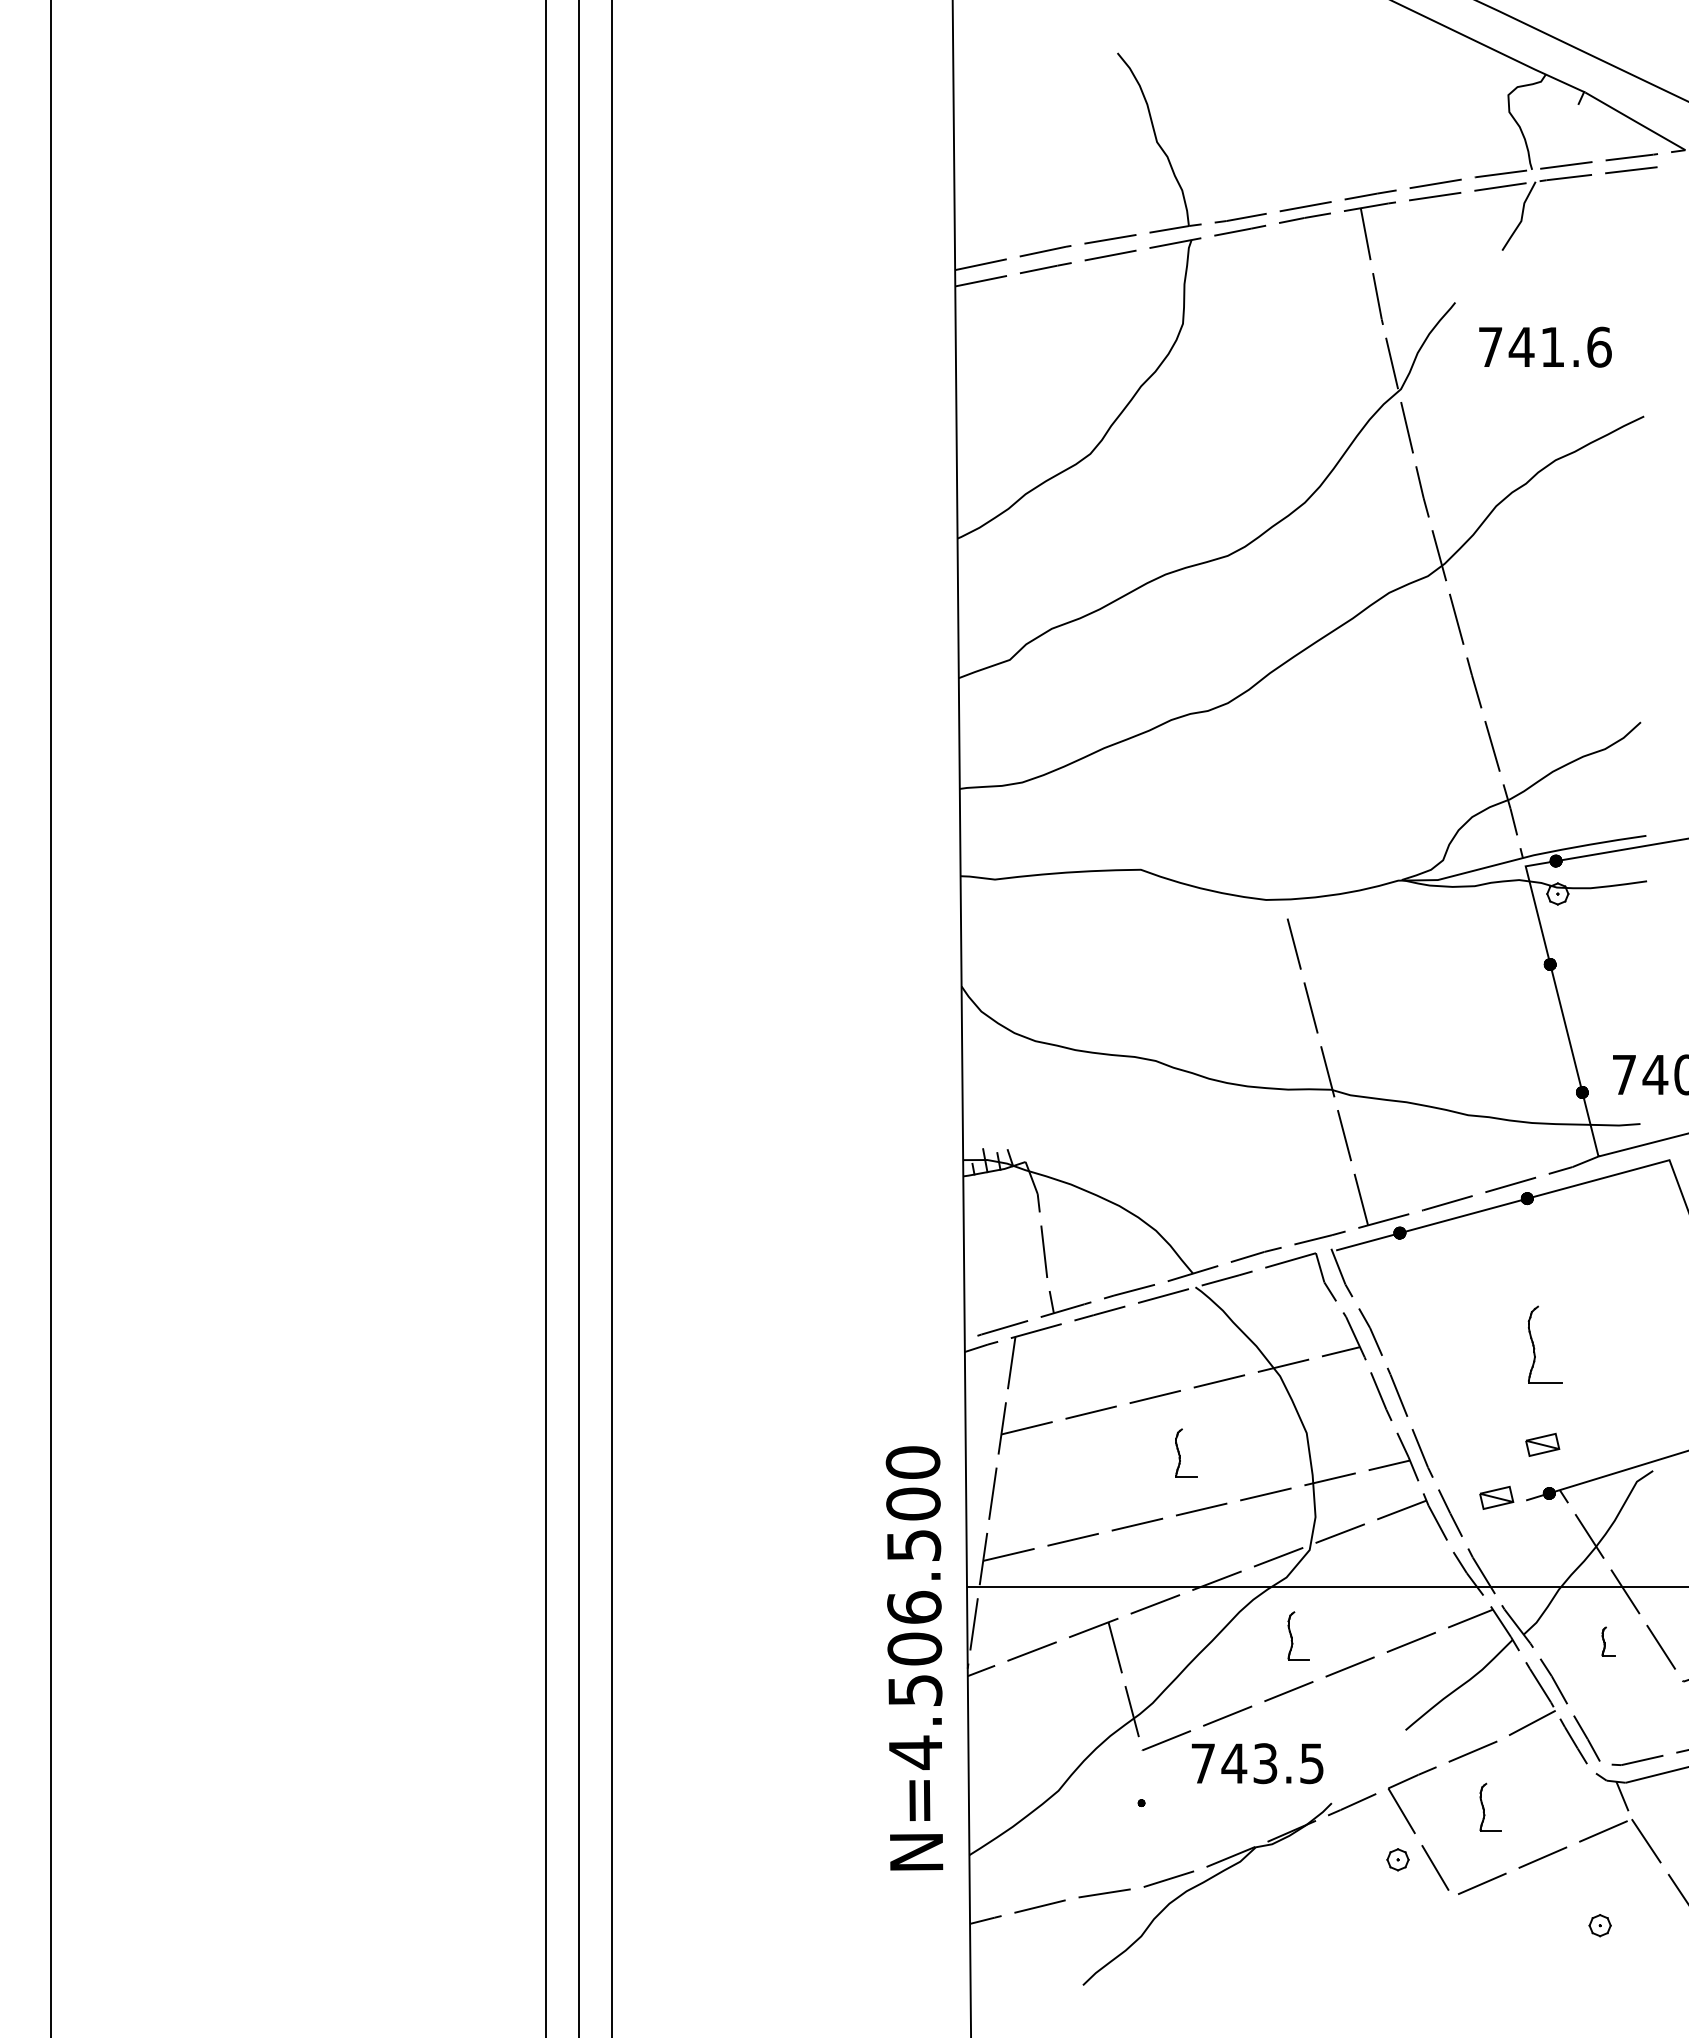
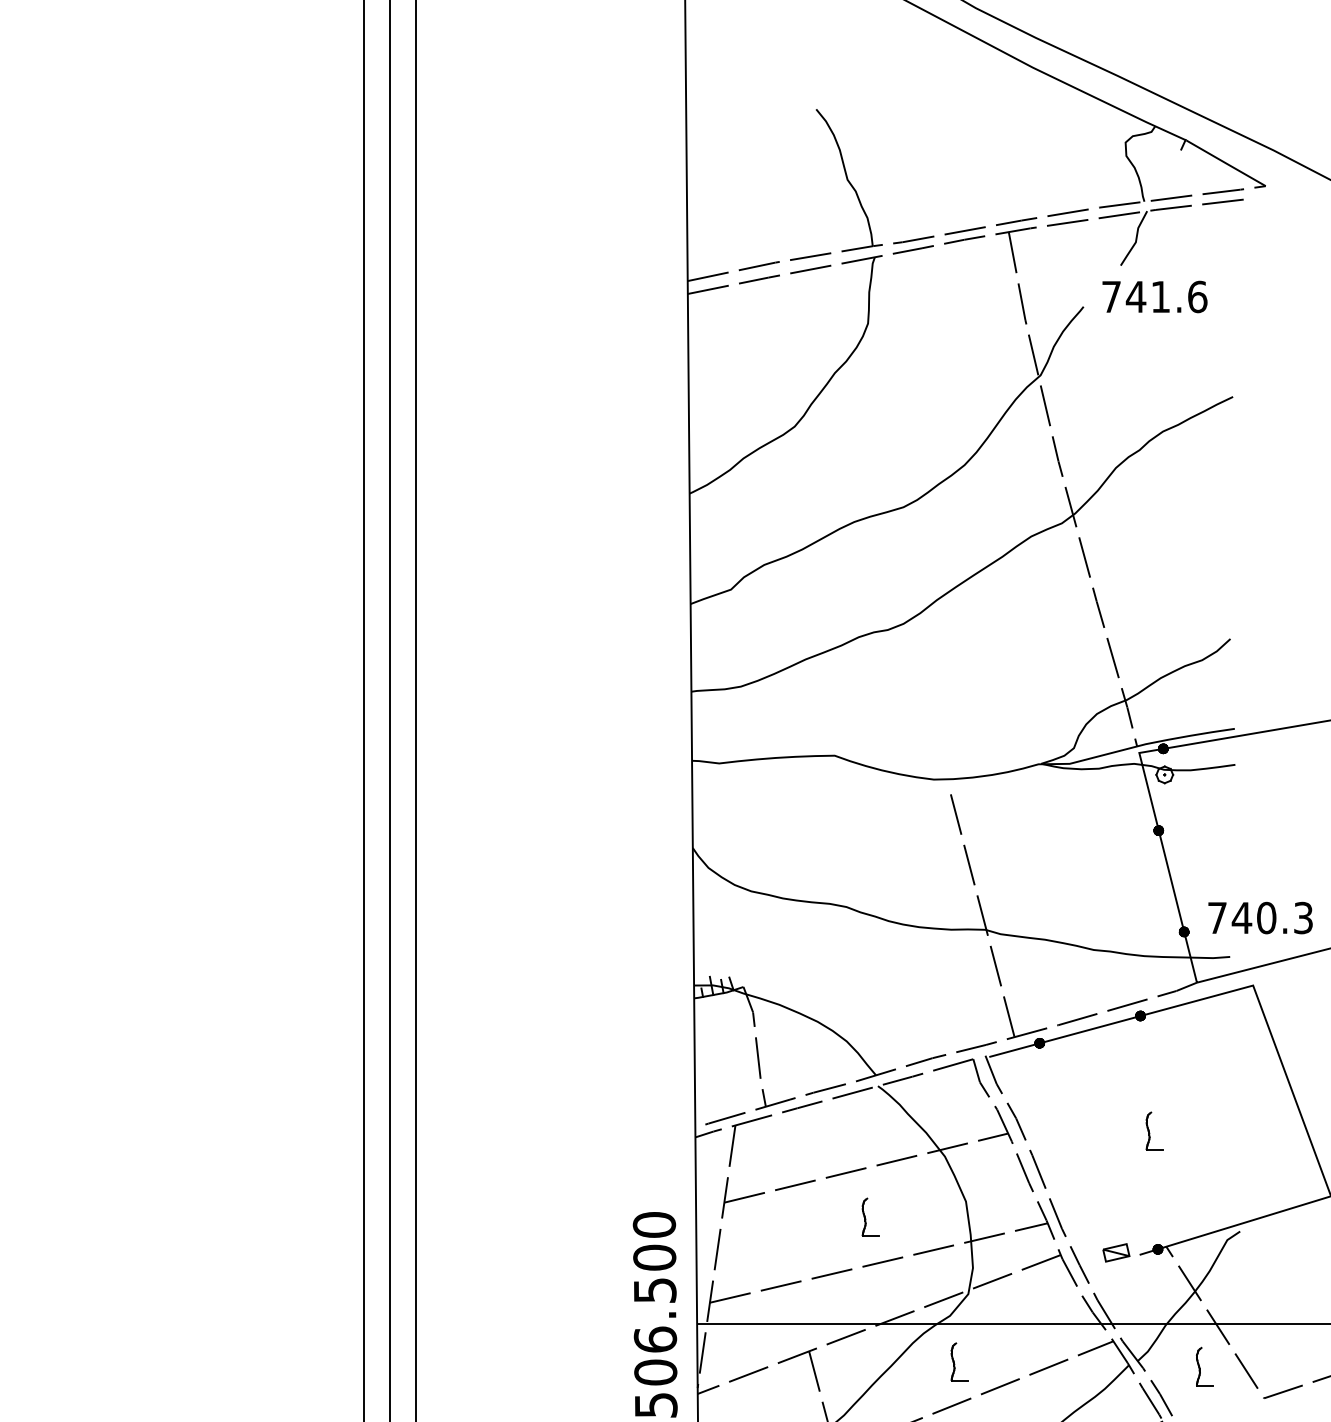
text: (1545, 346) -> (1154, 296), moved
part: (1544, 1343) -> (1154, 1130), size x0.62
part: (1542, 1444) -> (1152, 1210), removed
part: (1608, 1641) -> (1204, 1366), size x1.67

